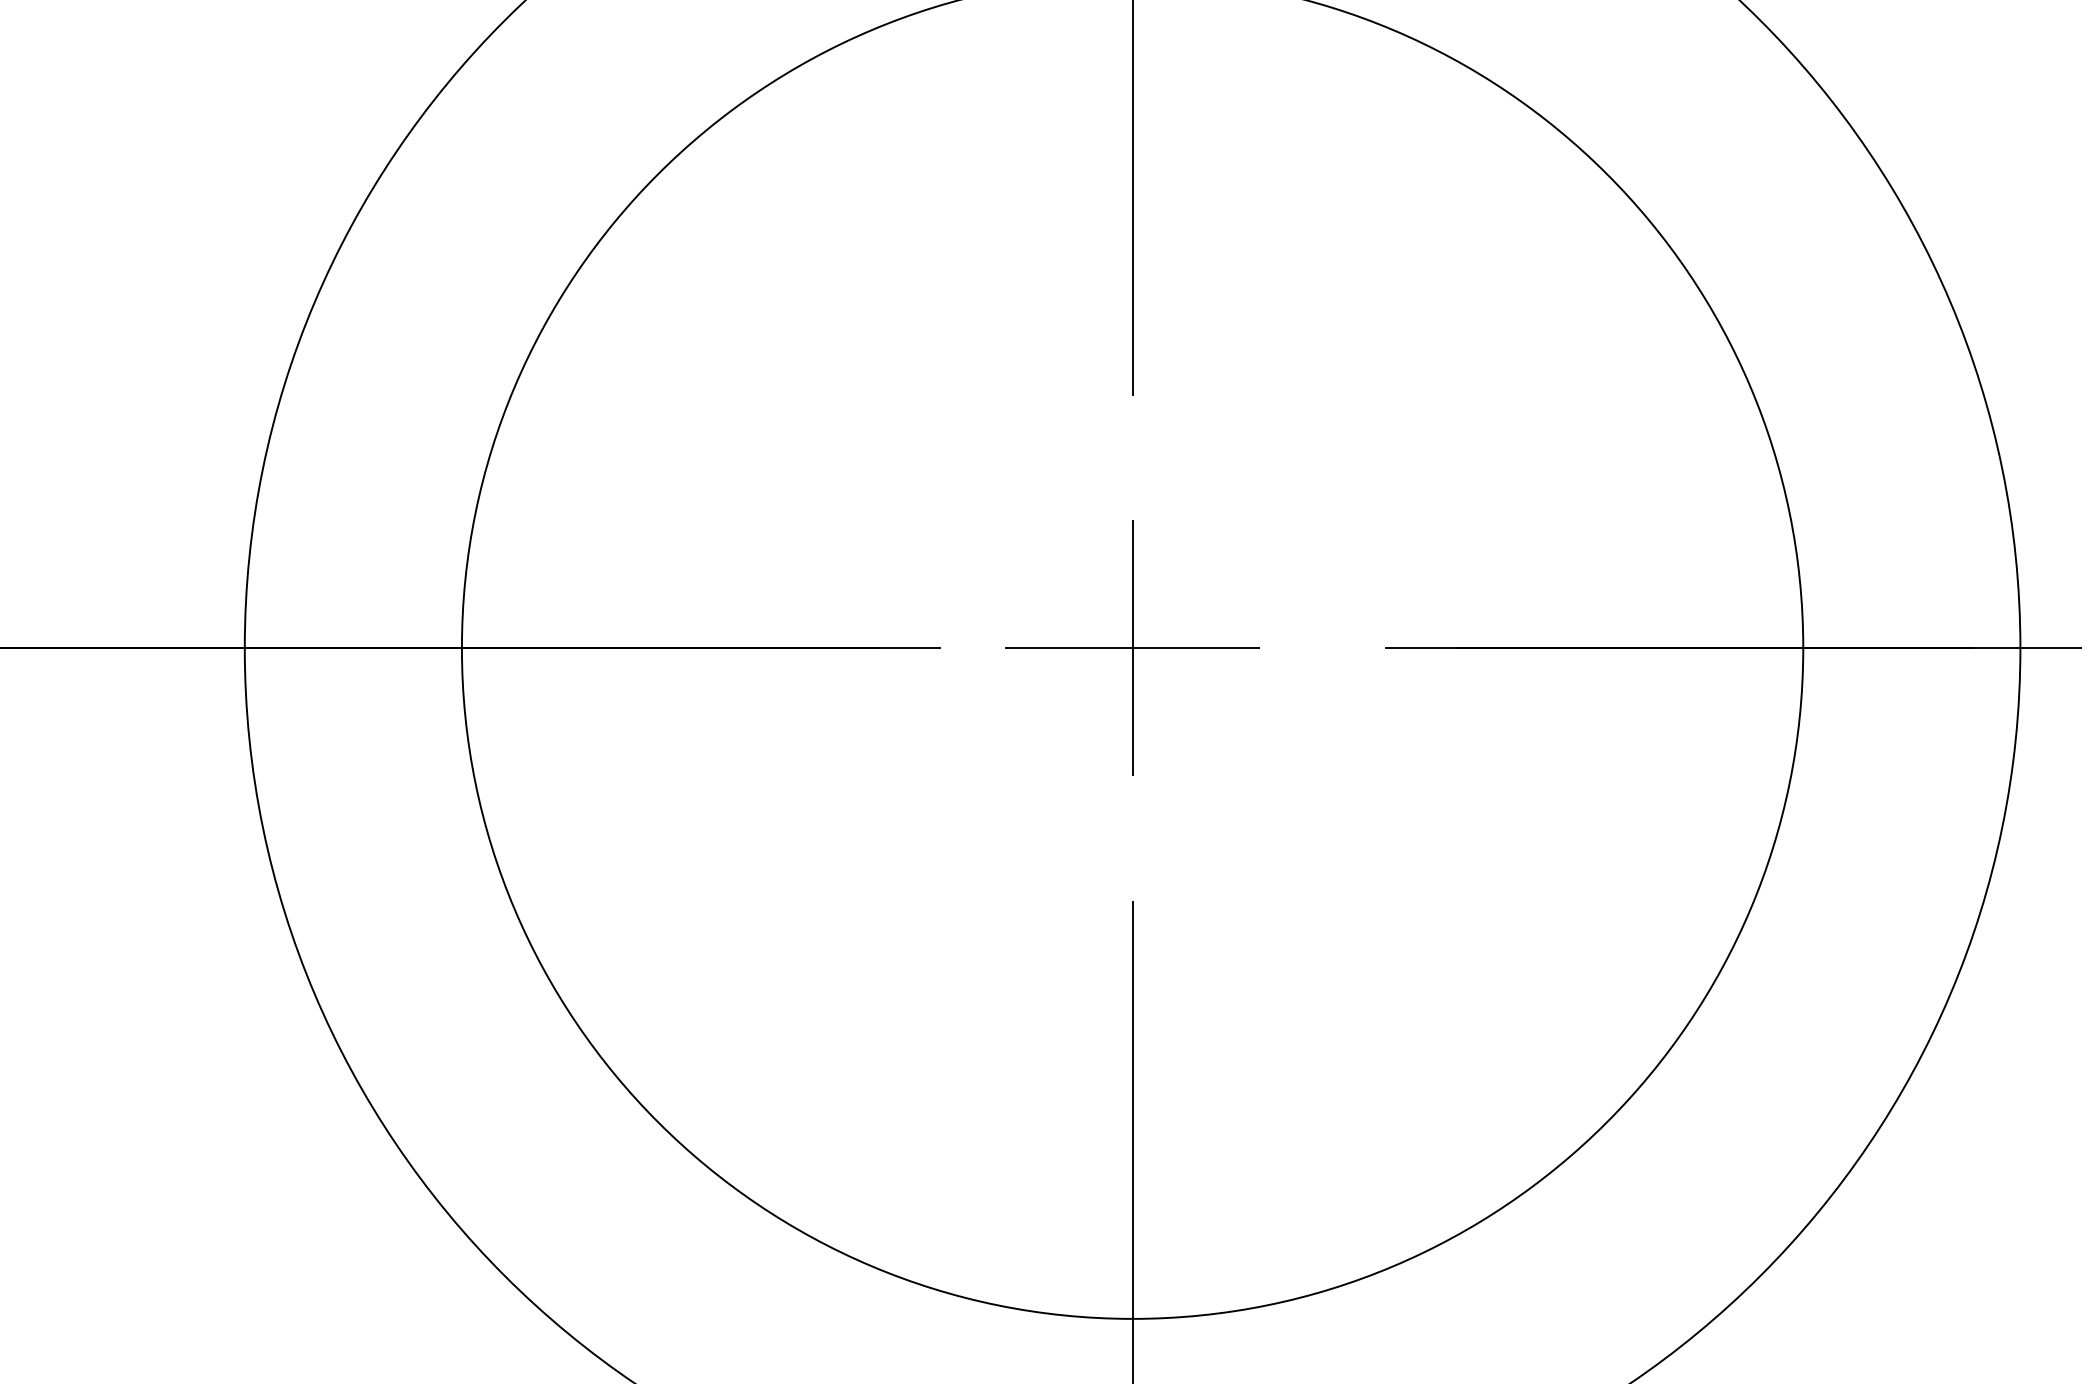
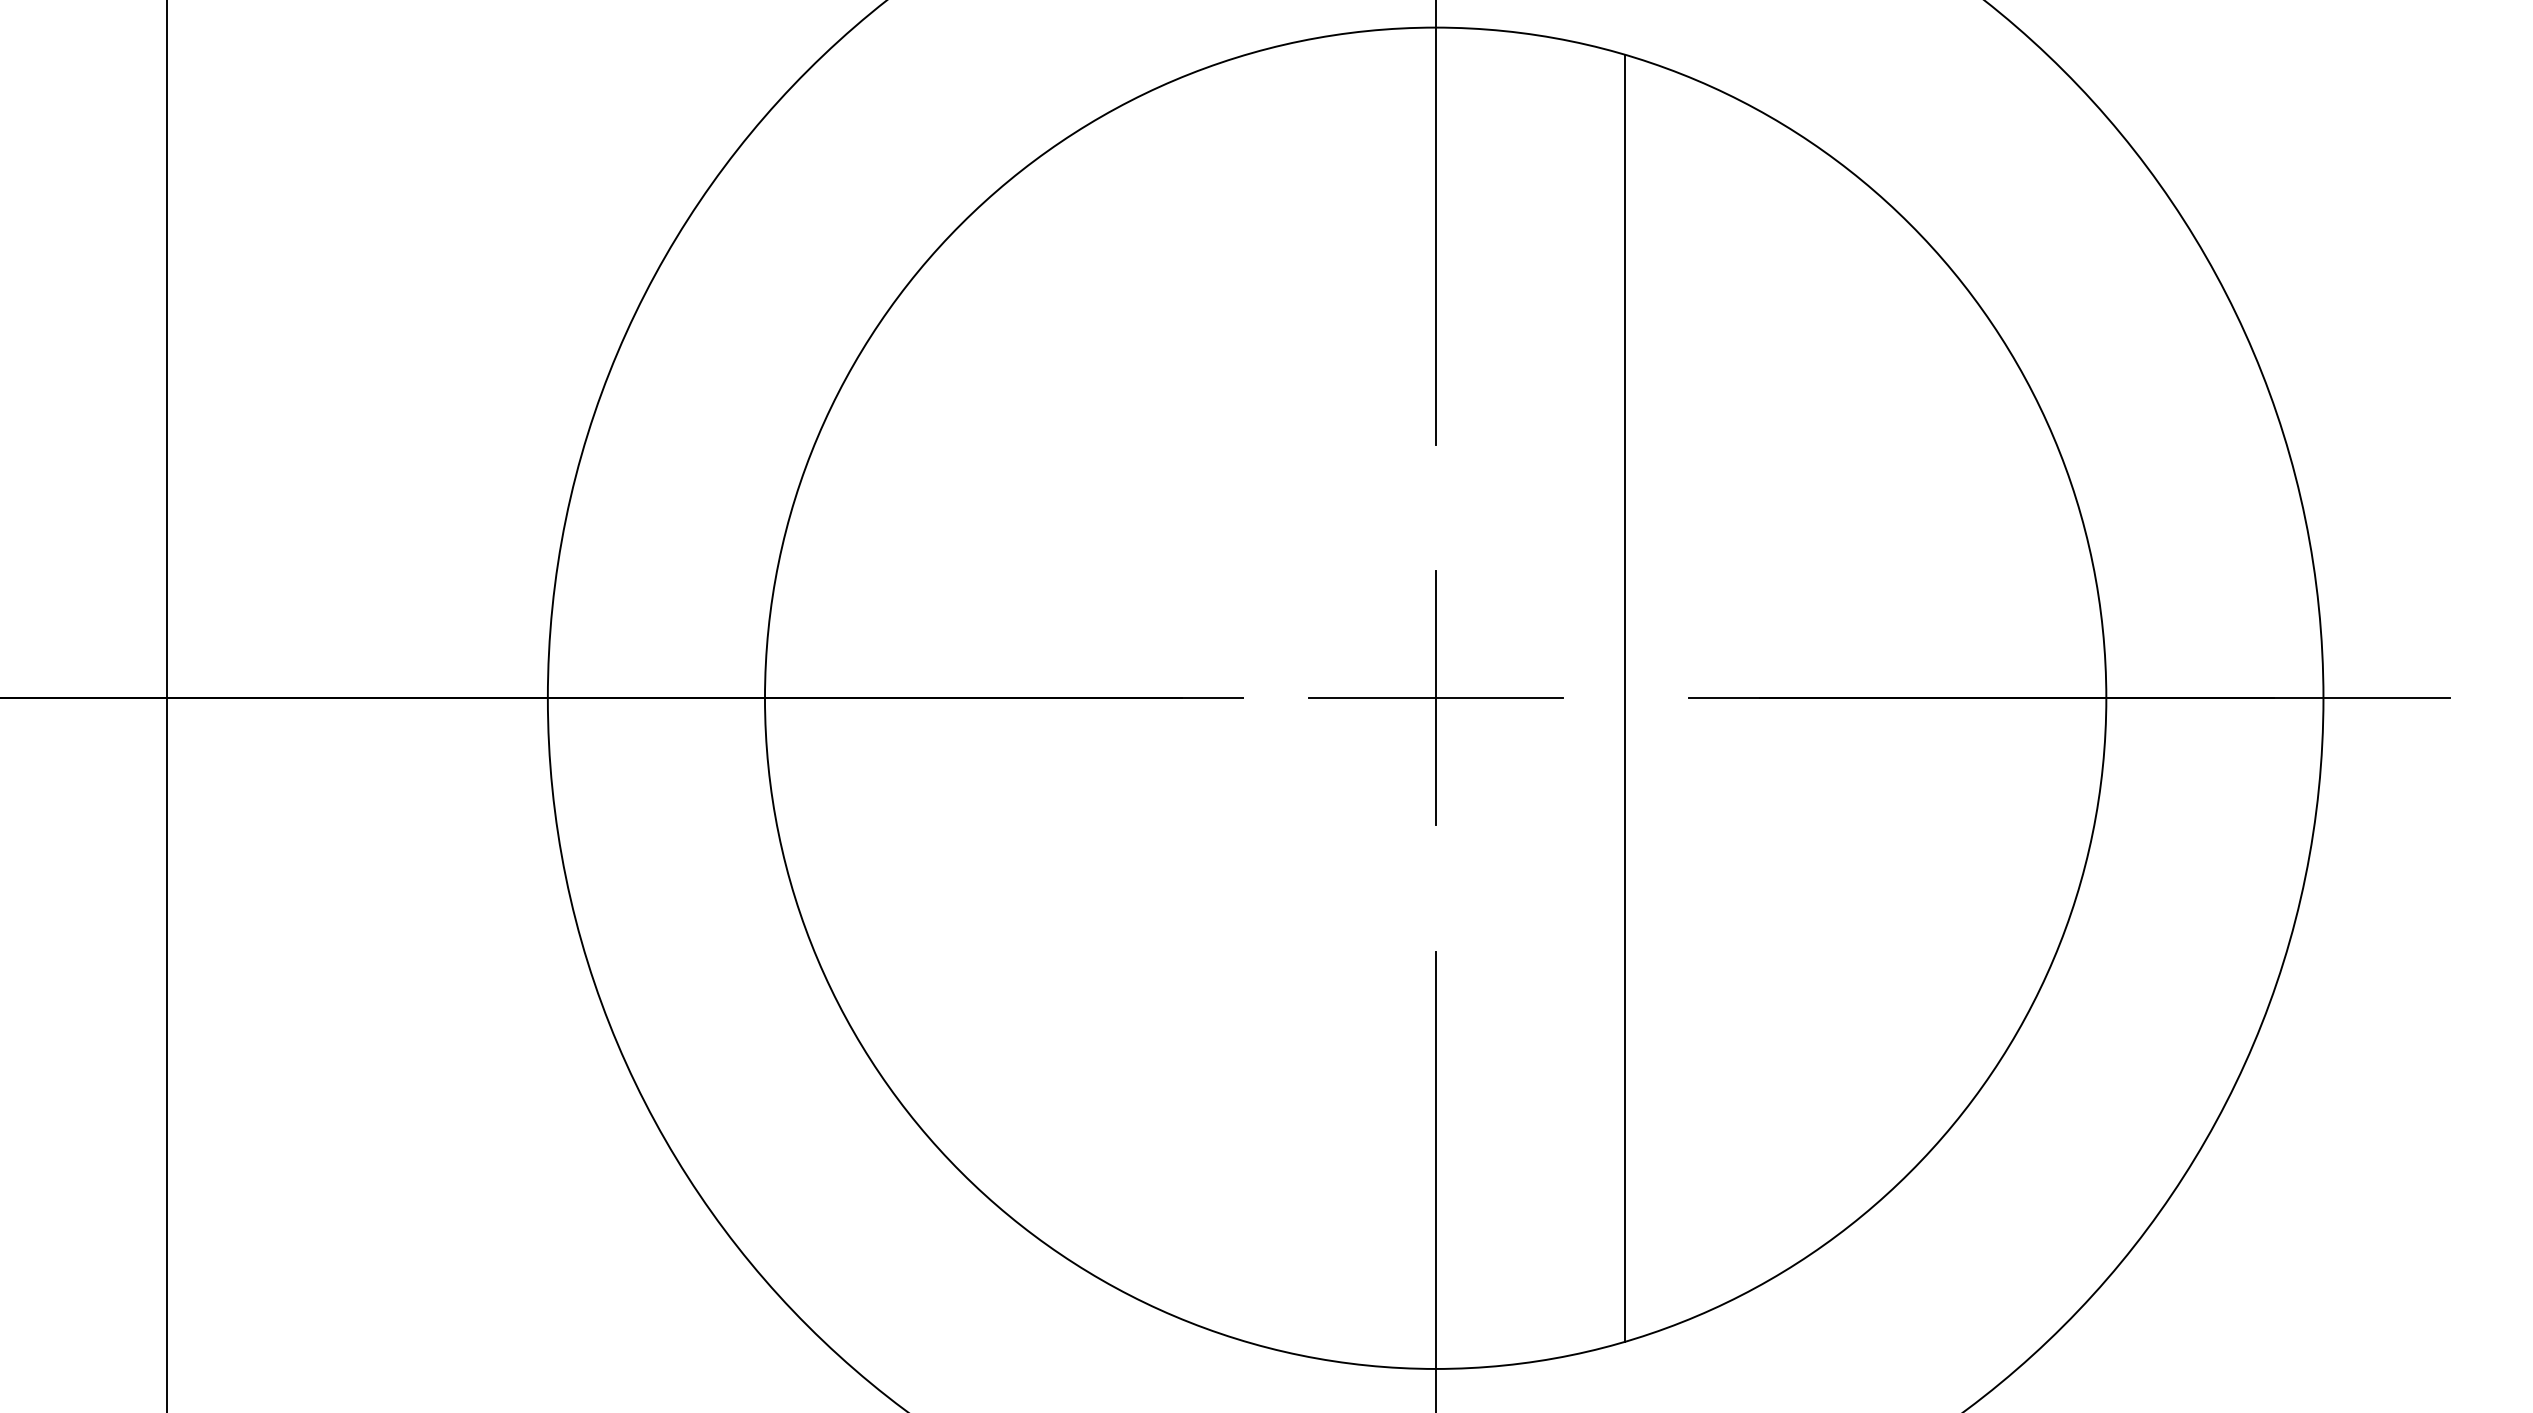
line: (1322, 648) -> (1625, 698), added

